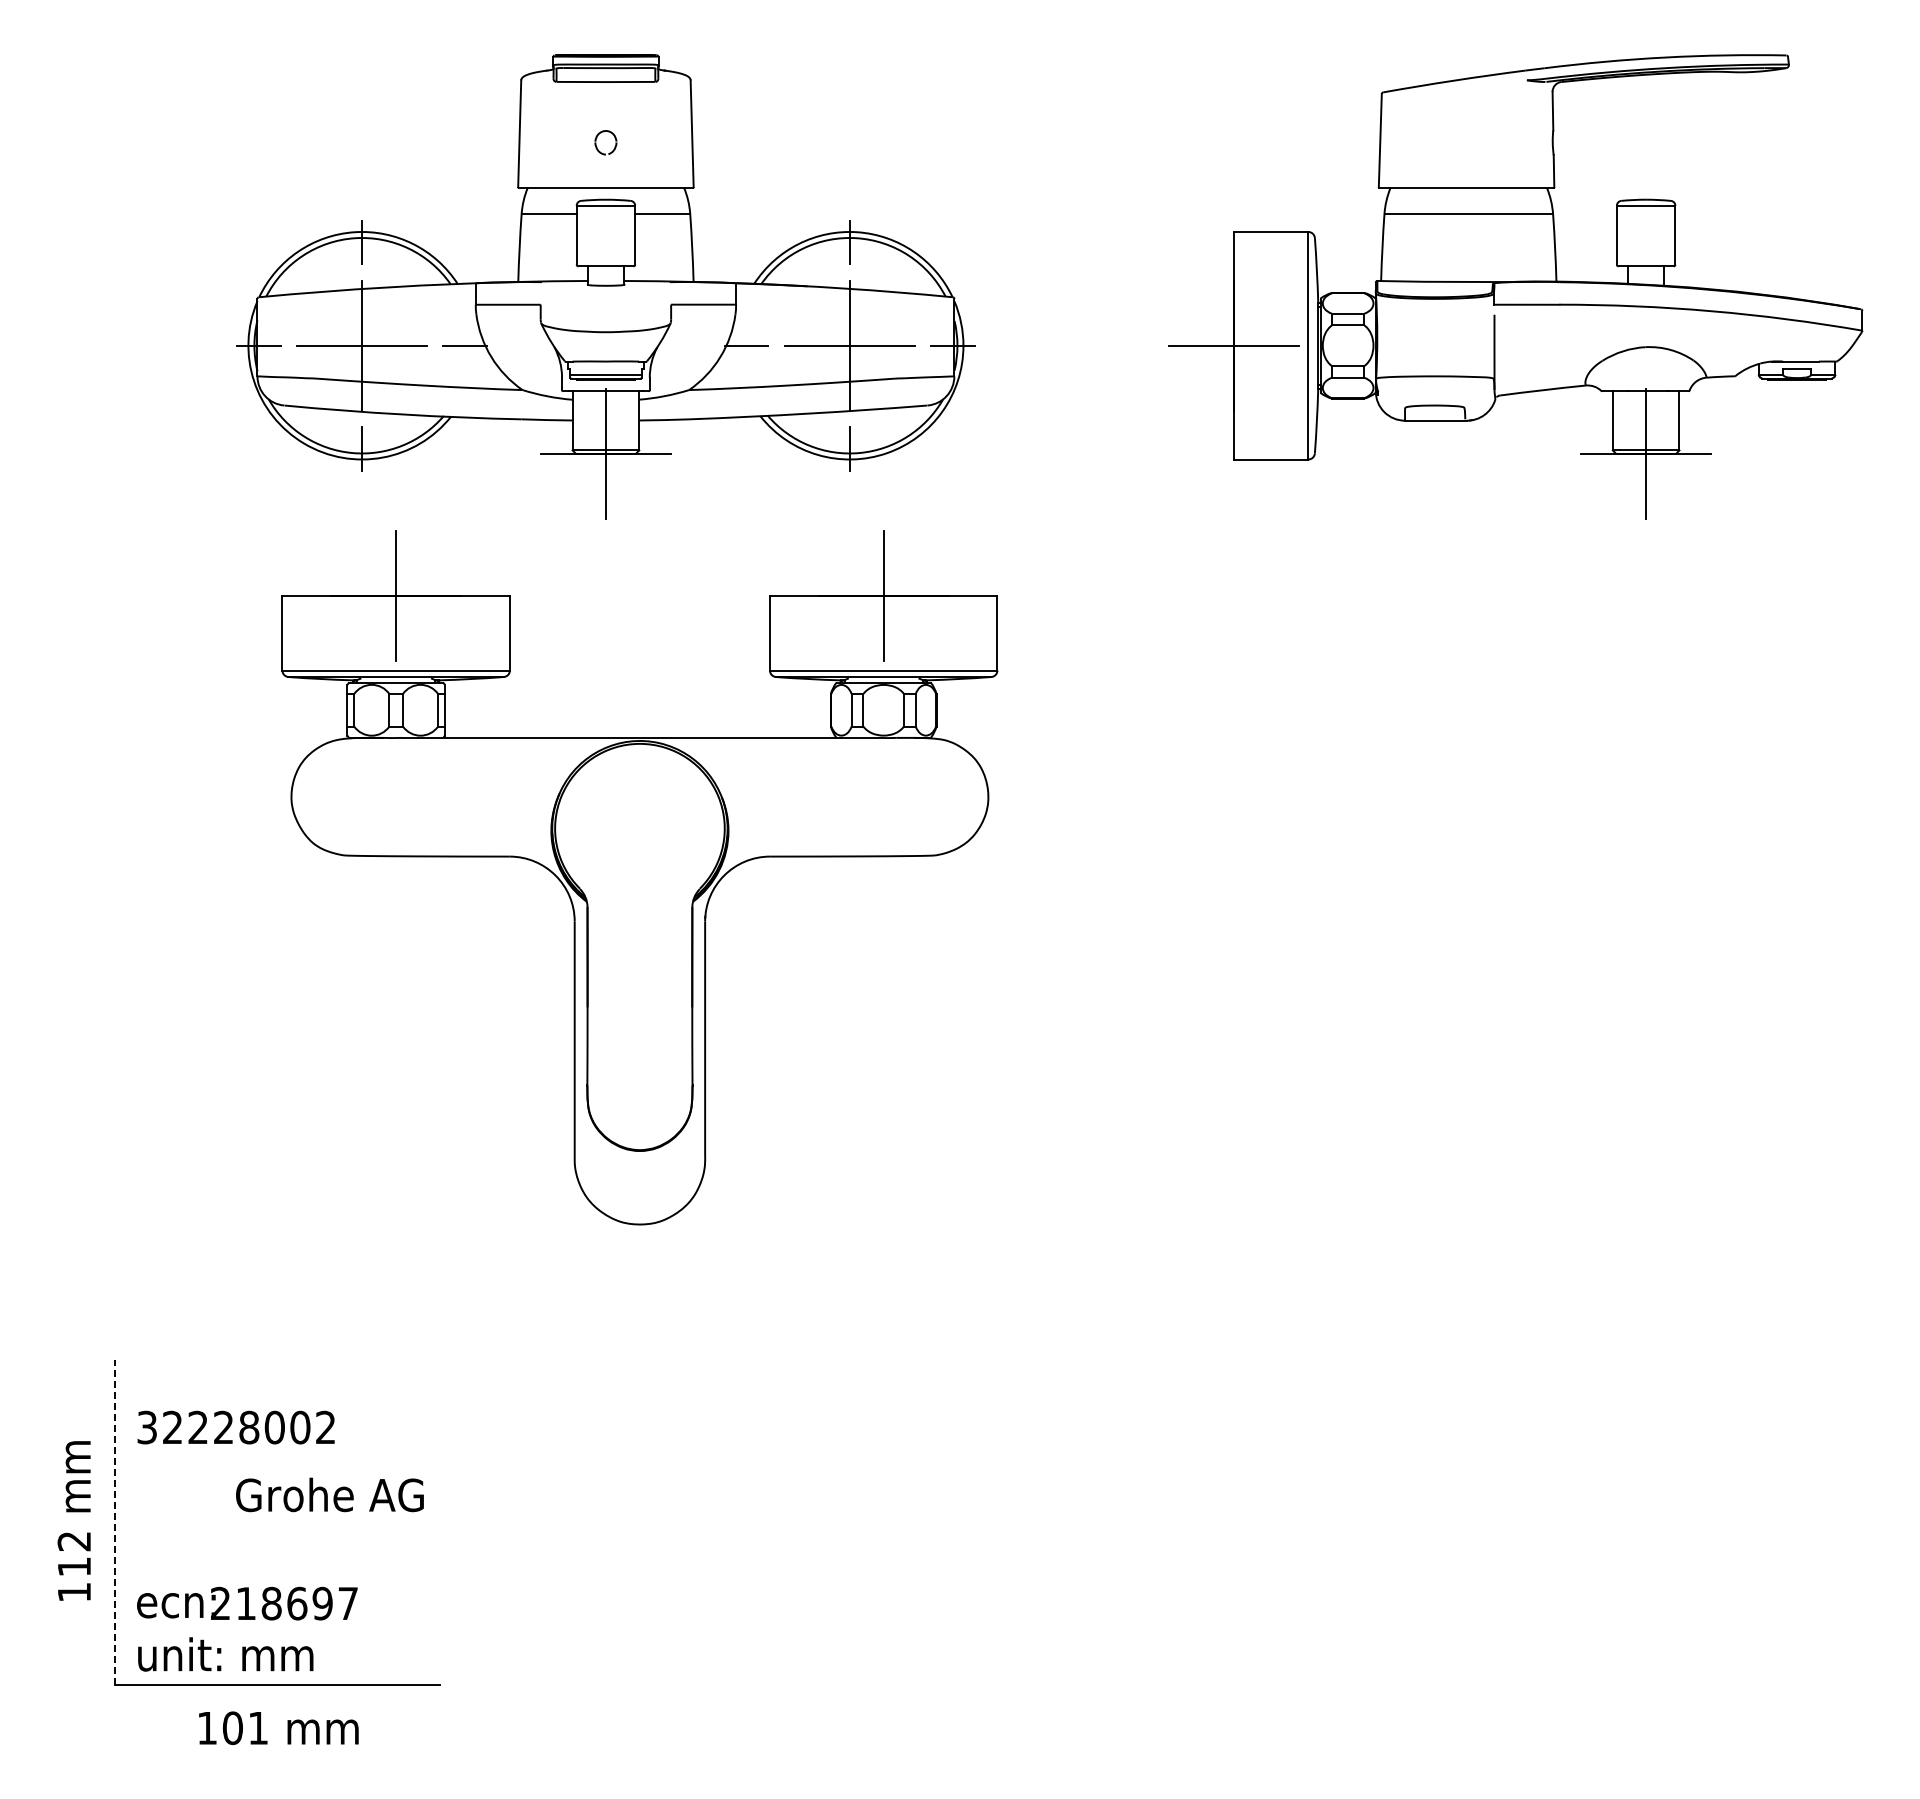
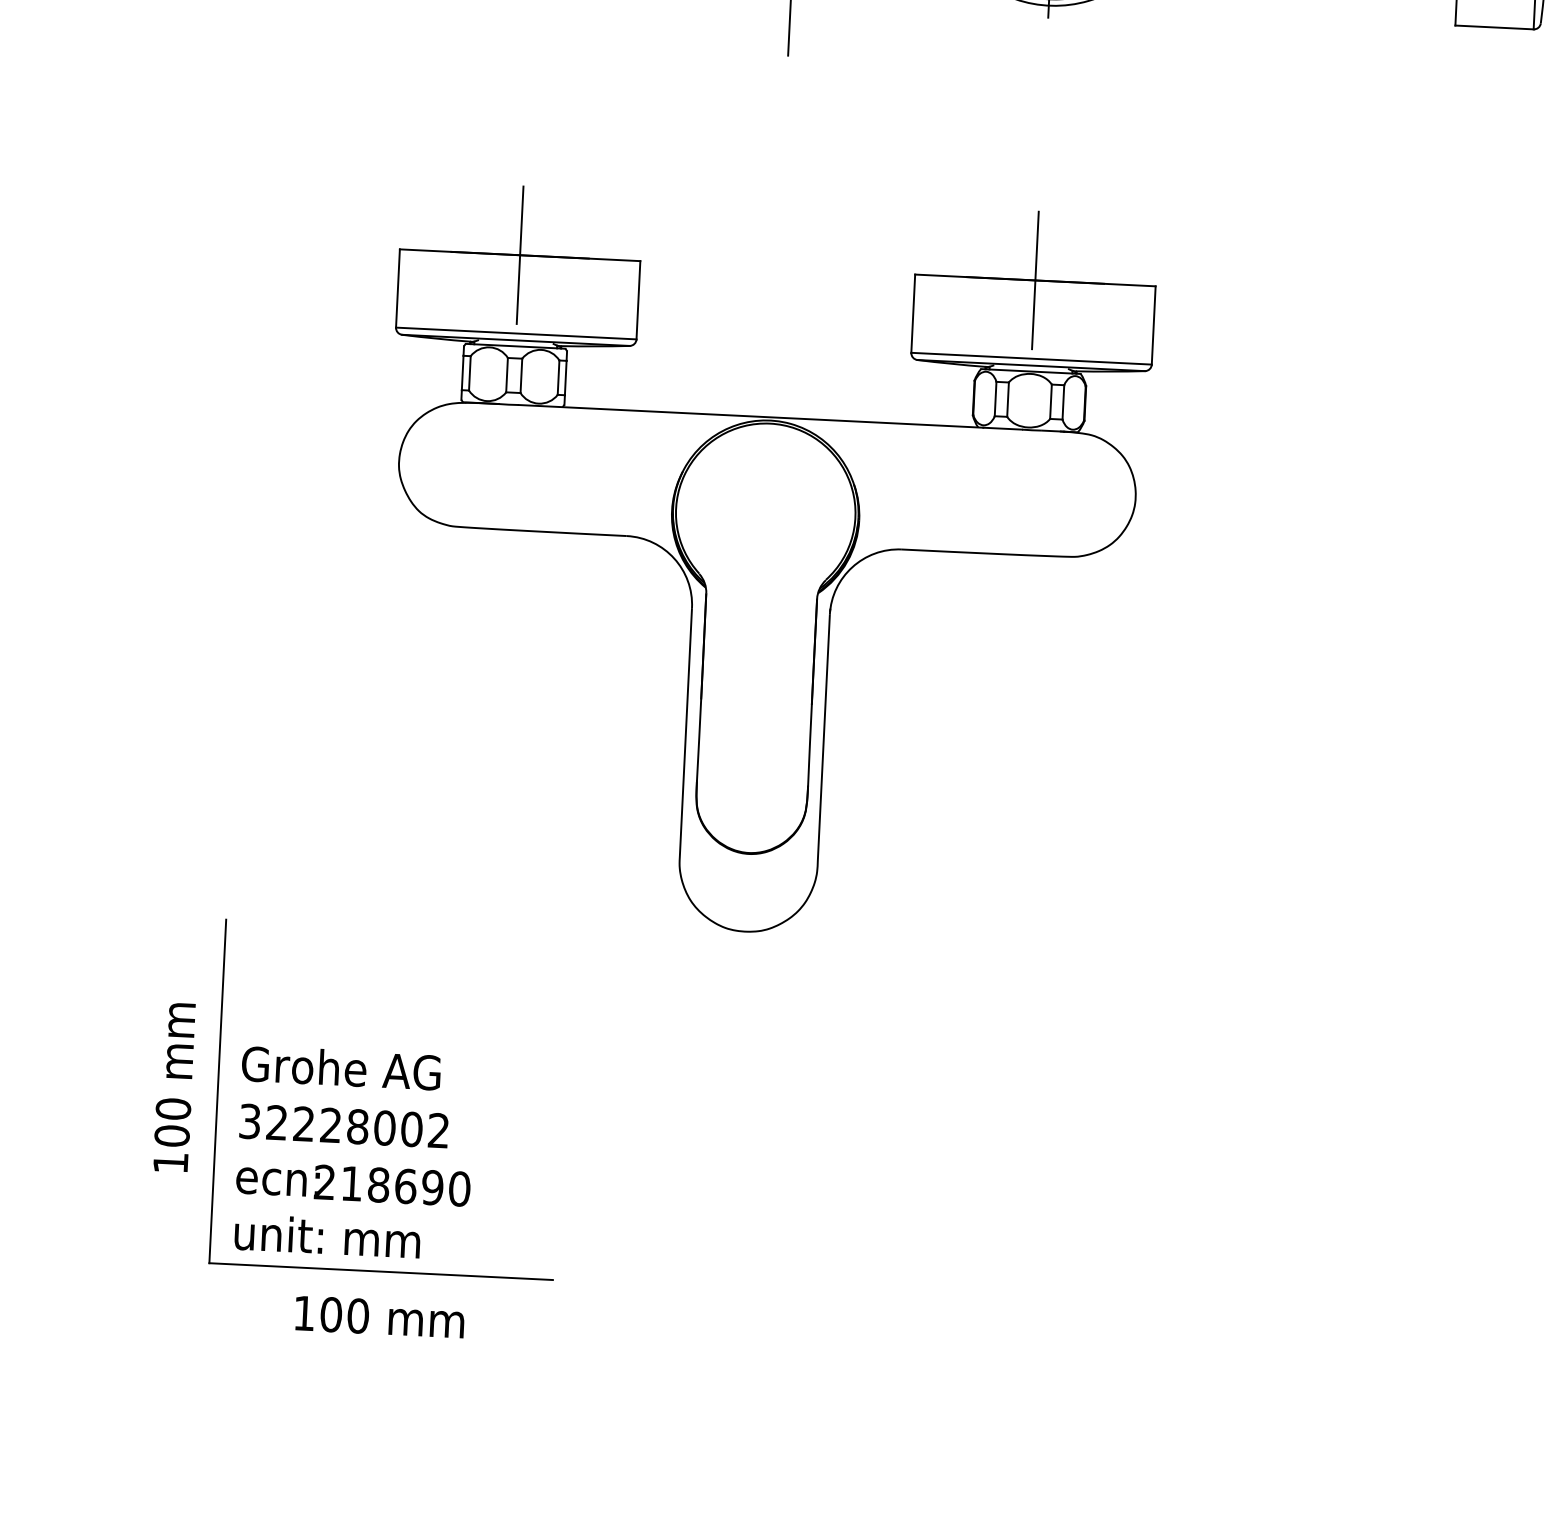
part: (639, 877) -> (762, 564), moved
text: (235, 1427) -> (343, 1125), moved
text: (329, 1494) -> (340, 1067), moved
line: (115, 1522) -> (217, 1091), dashed -> solid
text: (74, 1553) -> (172, 1121), 112 -> 100
text: (348, 1603) -> (459, 1188), 218697 -> 218690
text: (258, 1728) -> (358, 1316), 101 -> 100

